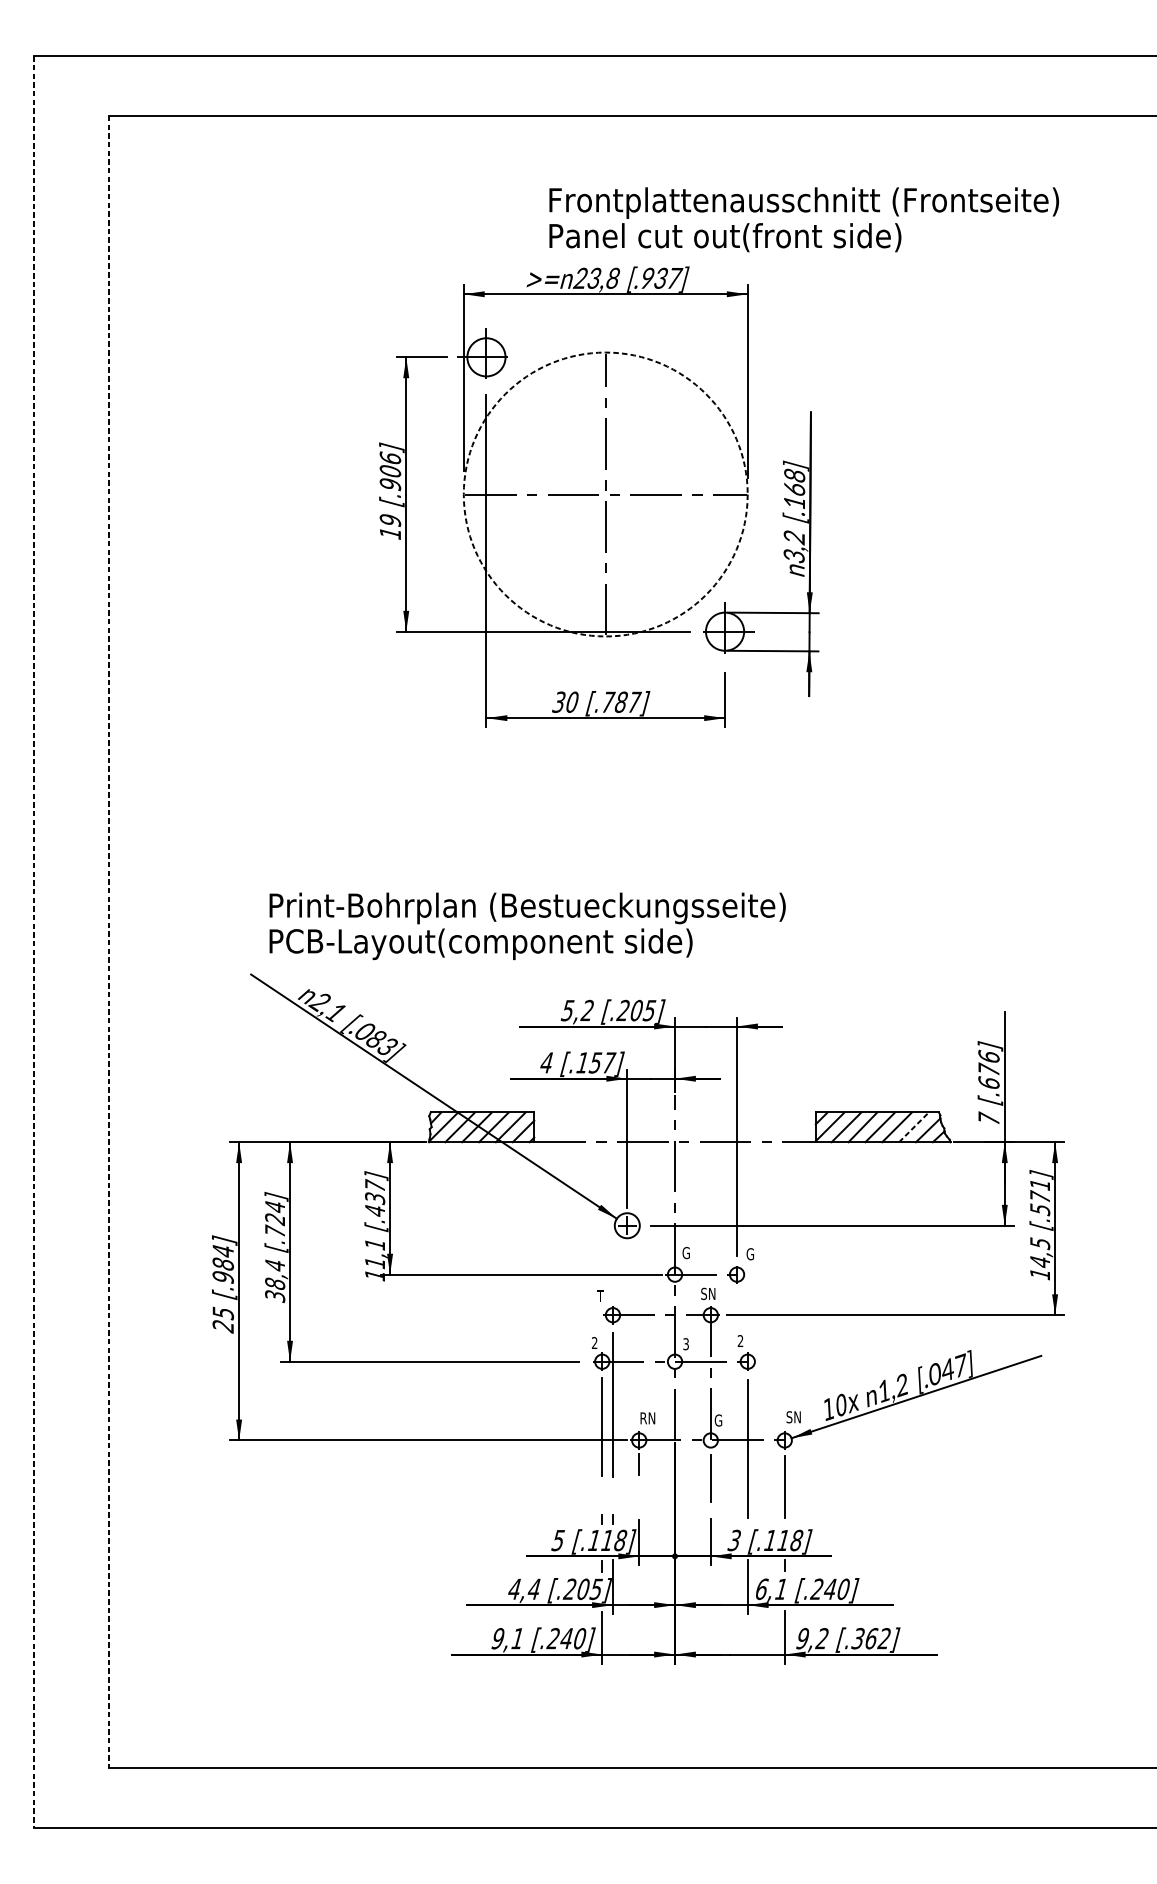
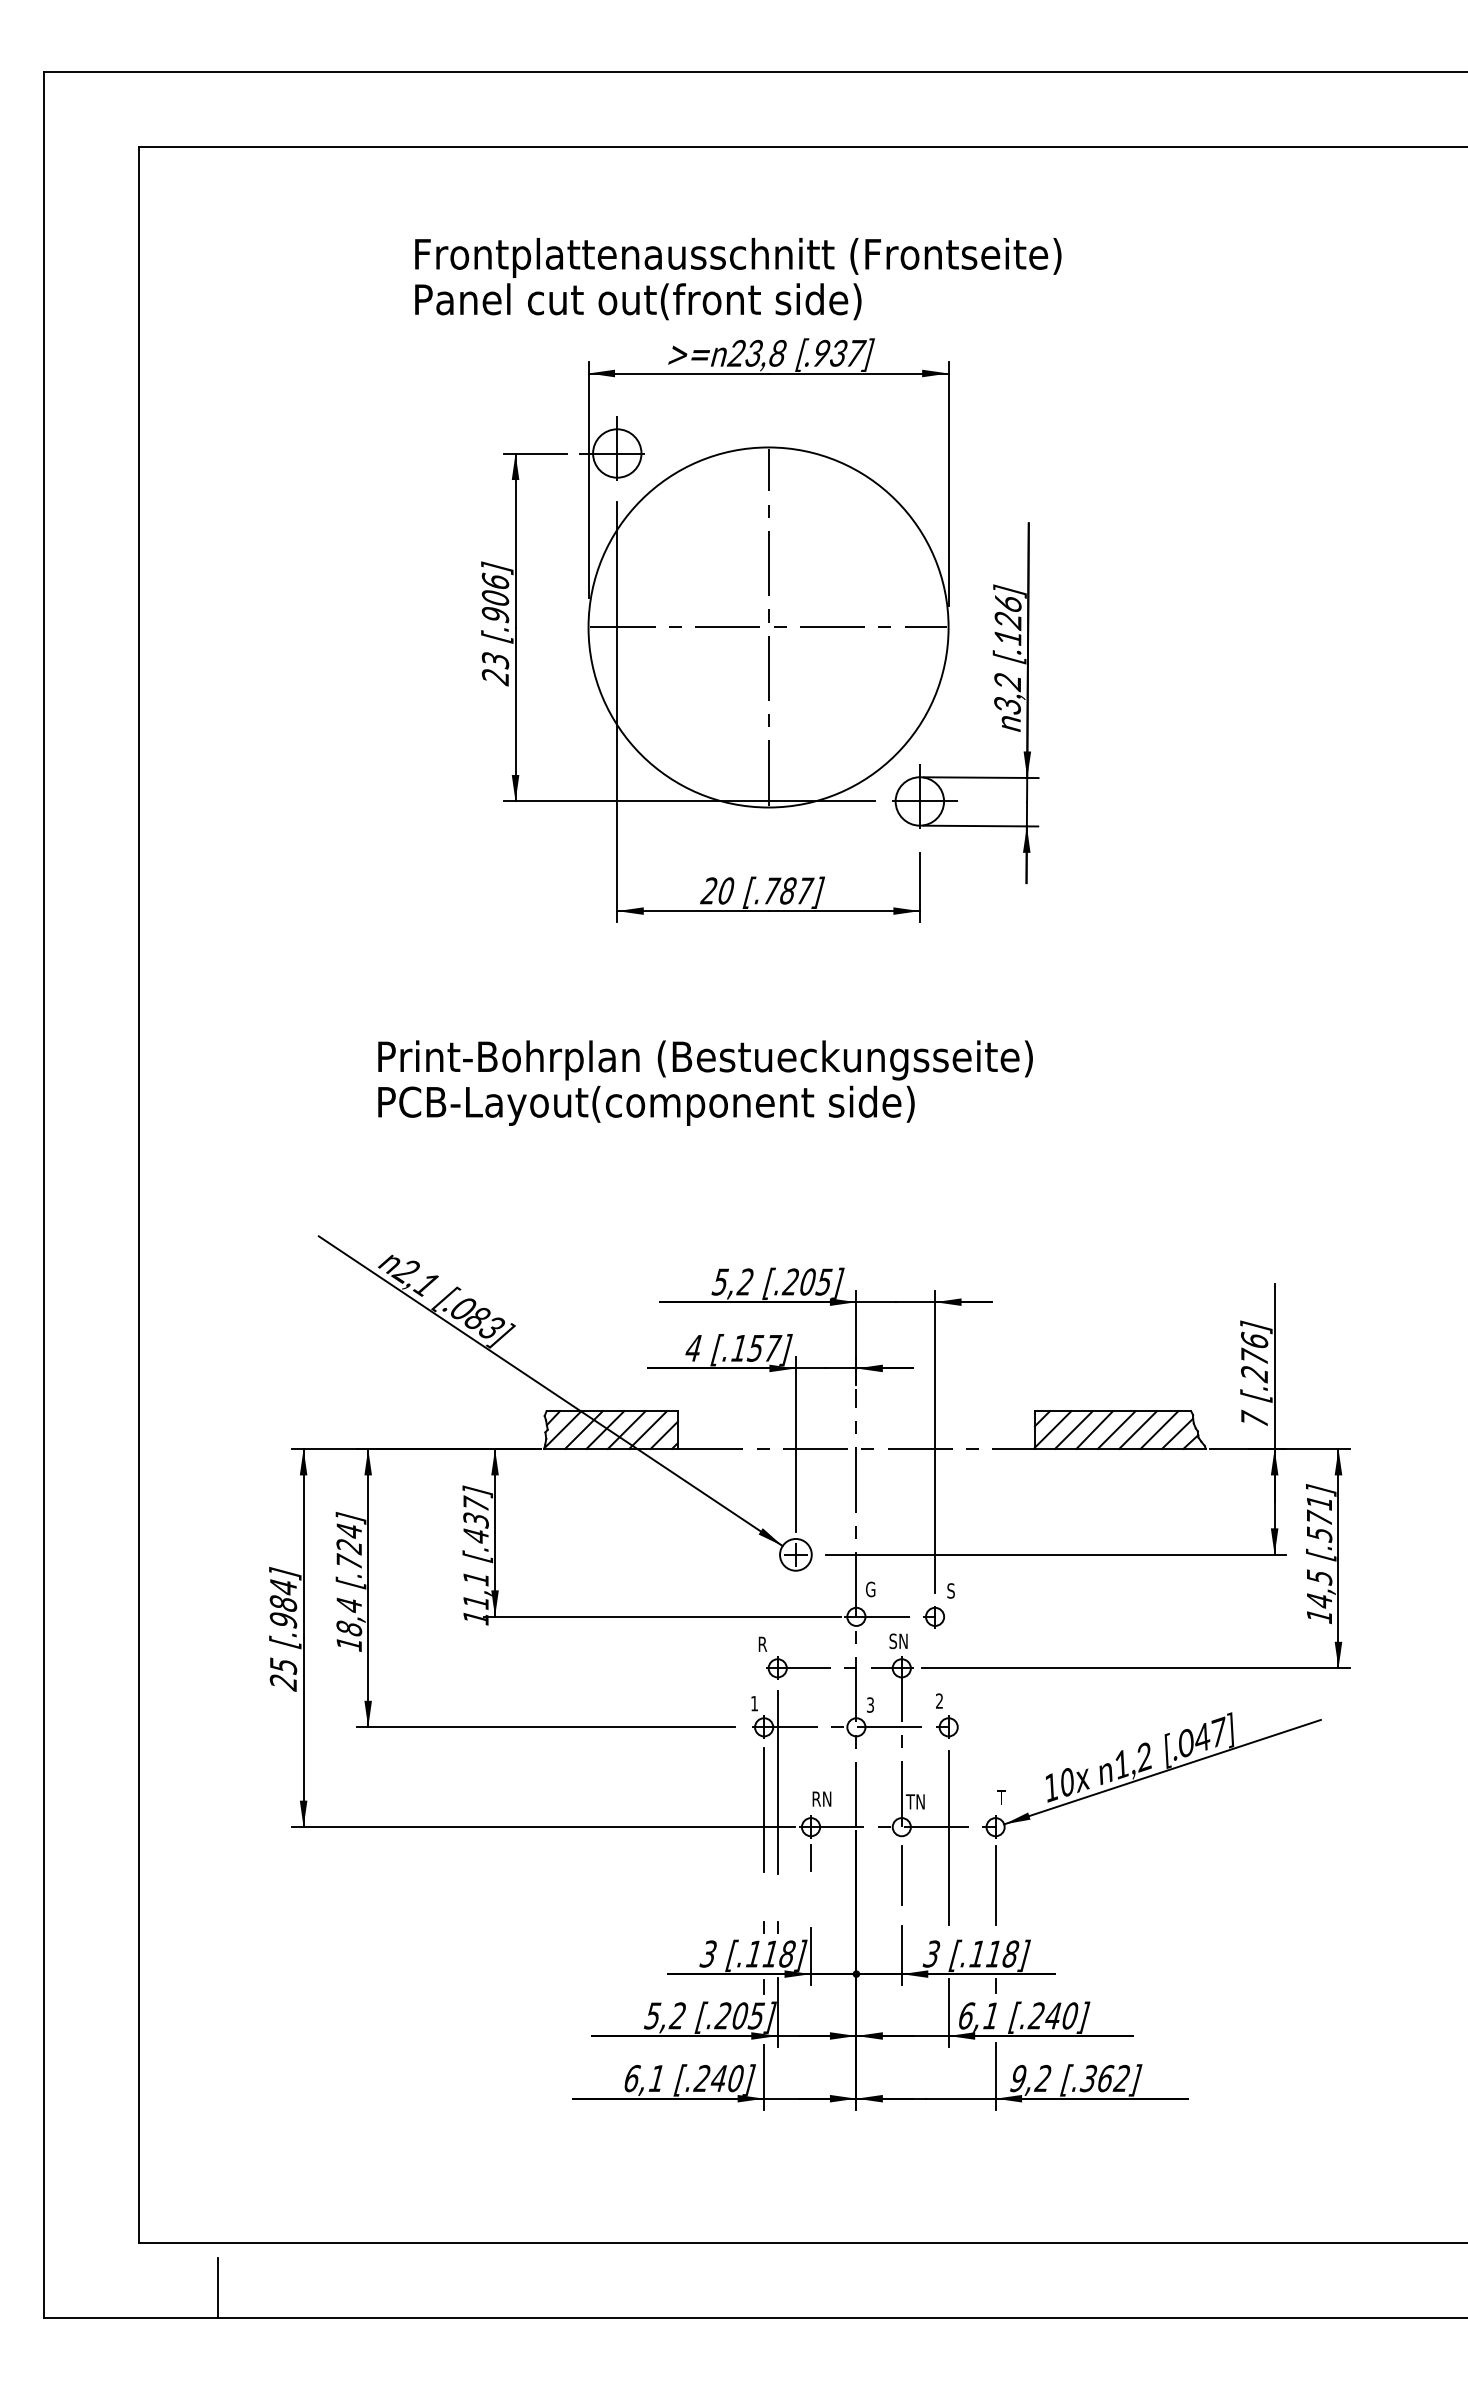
text: (804, 220) -> (738, 279), moved
text: (794, 482) -> (1007, 612), [.168] -> [.126]
circle: (605, 494) -> (768, 627), dashed -> solid
text: (389, 527) -> (494, 669), 19 -> 23
text: (558, 701) -> (708, 890), 30 -> 20
text: (527, 925) -> (705, 1082), moved
line: (34, 942) -> (44, 1195), dashed -> solid
line: (108, 942) -> (138, 1195), dashed -> solid
text: (988, 1083) -> (1254, 1374), [.676] -> [.276]
line: (914, 1127) -> (1159, 1430), dashed -> solid
text: (749, 1253) -> (951, 1590), G -> S
text: (600, 1295) -> (762, 1643), T -> R
text: (275, 1296) -> (349, 1644), 38,4 -> 18,4
text: (594, 1342) -> (754, 1703), 2 -> 1
text: (793, 1417) -> (1006, 1797), SN -> T
text: (721, 1420) -> (915, 1801), G -> TN
text: (557, 1540) -> (707, 1953), 5 -> 3
text: (523, 1588) -> (664, 2015), 4,4 -> 5,2
text: (497, 1638) -> (631, 2078), 9,1 -> 6,1
line: (171, 1803) -> (217, 2287), added

